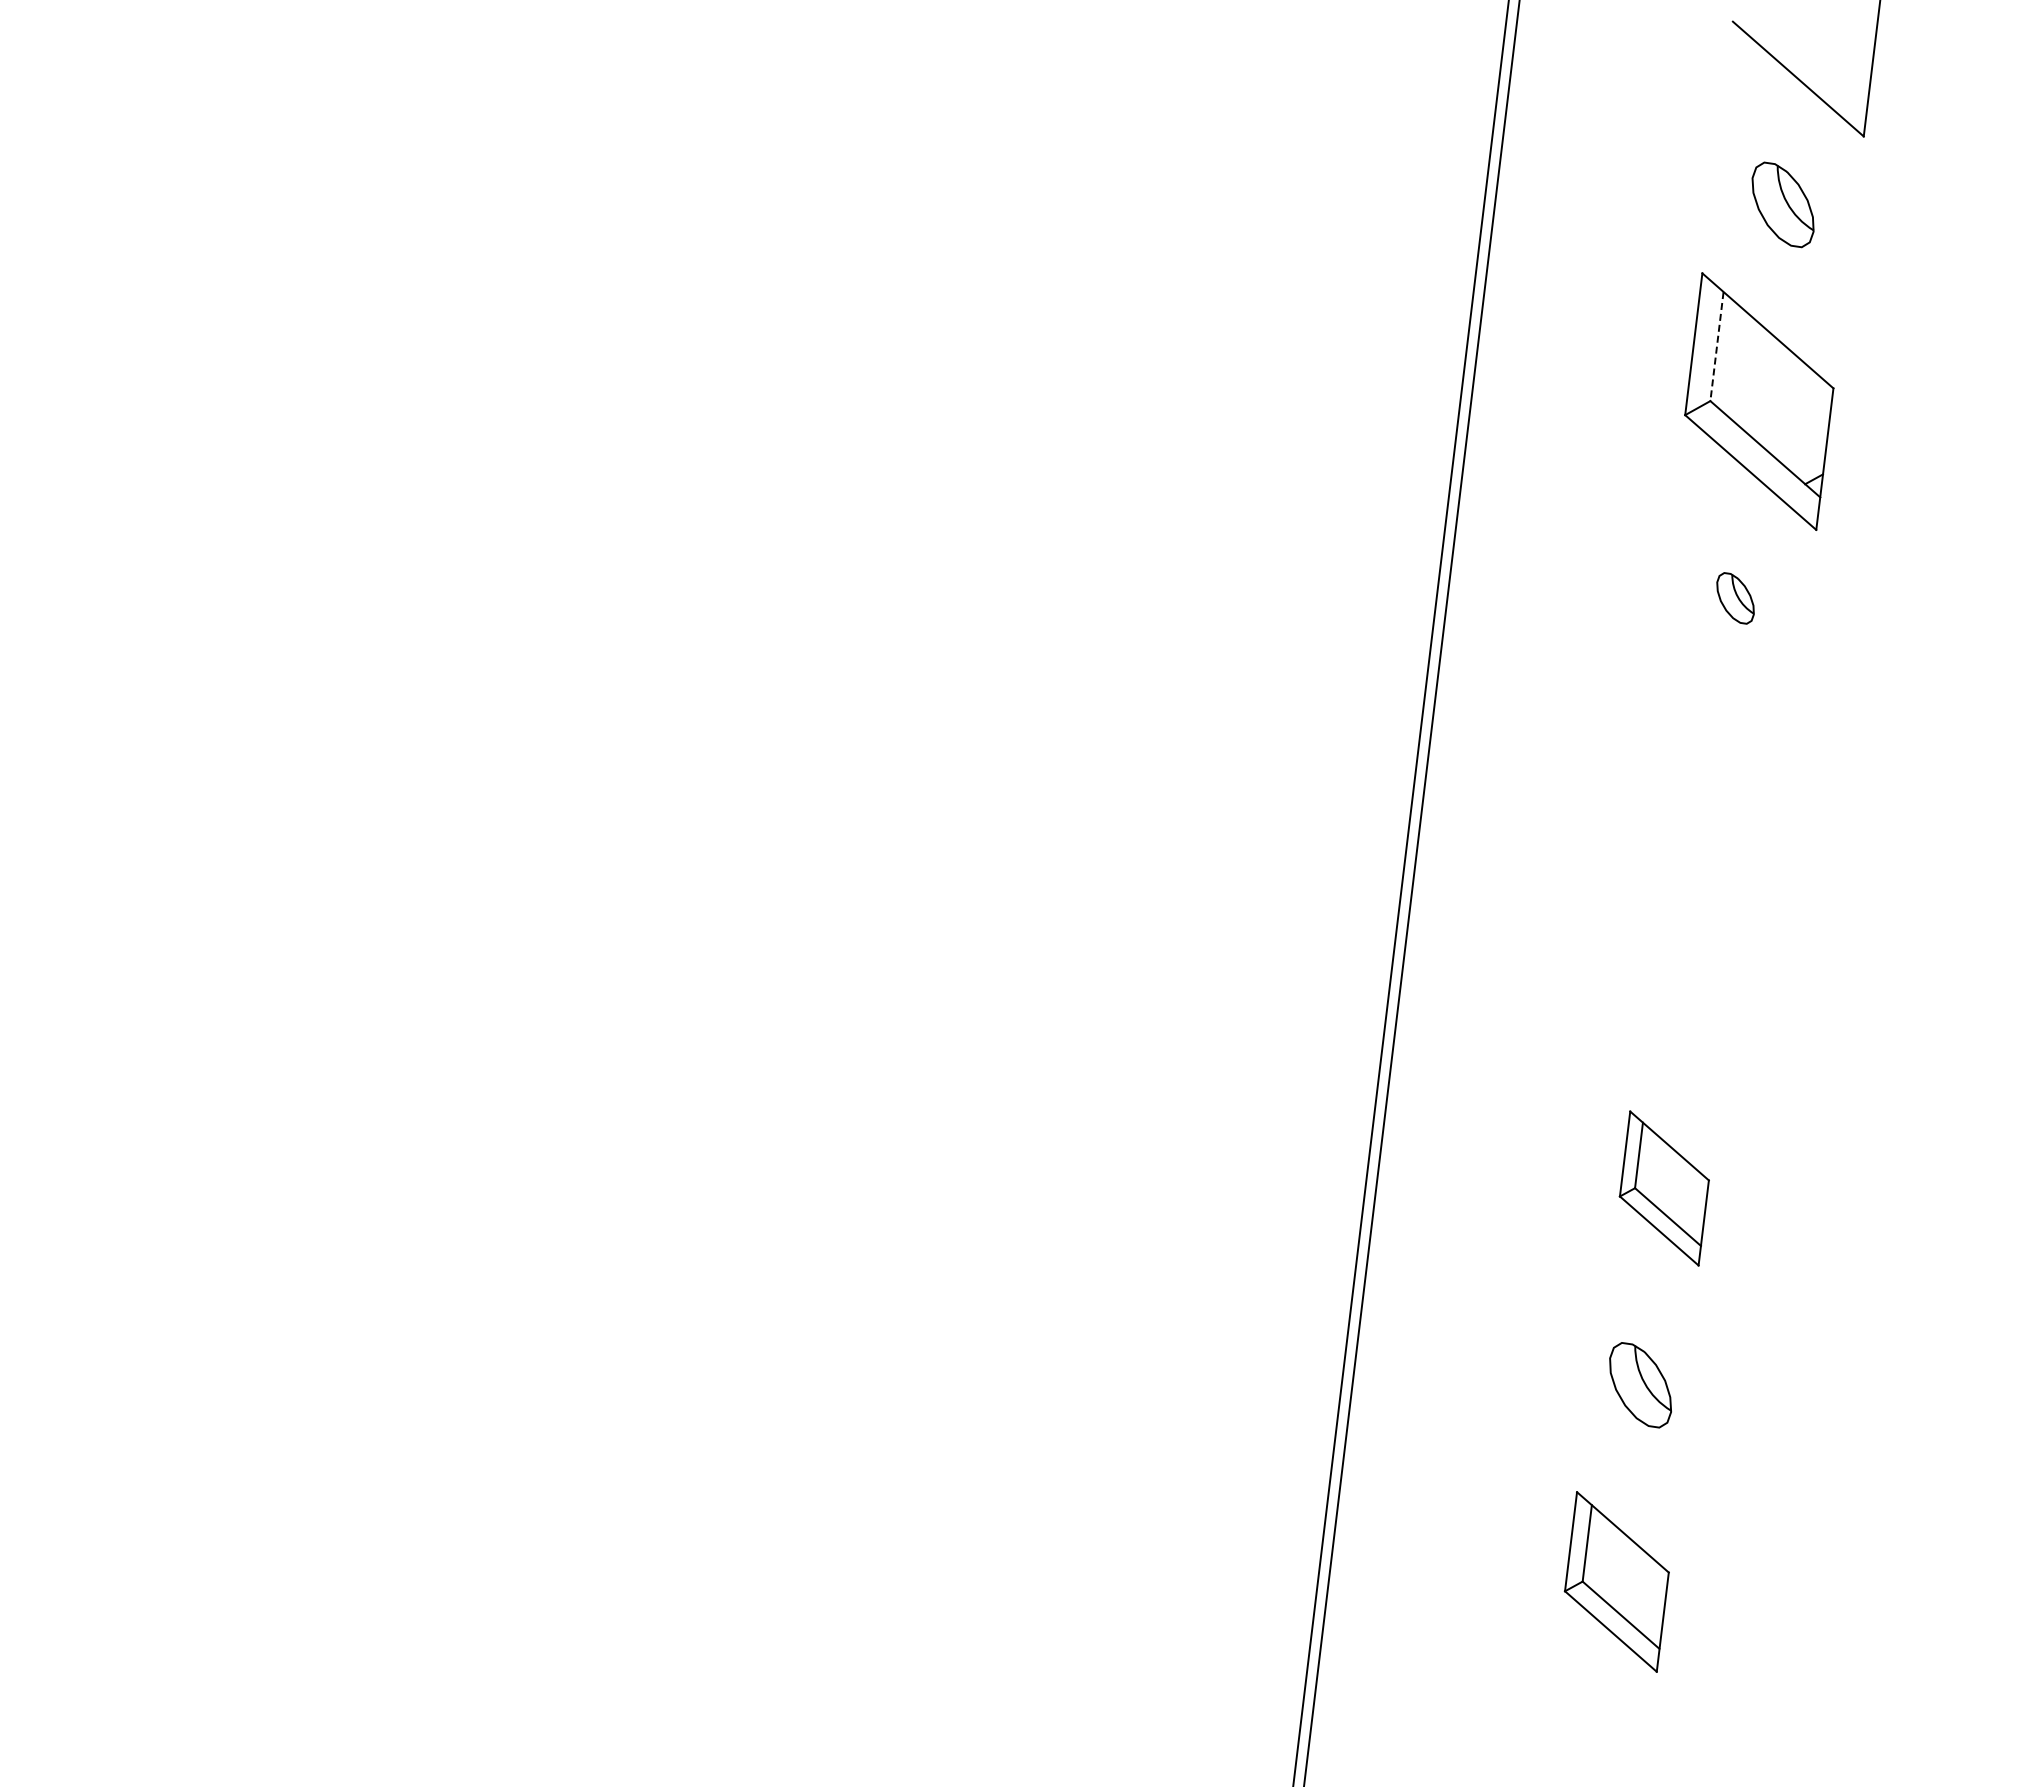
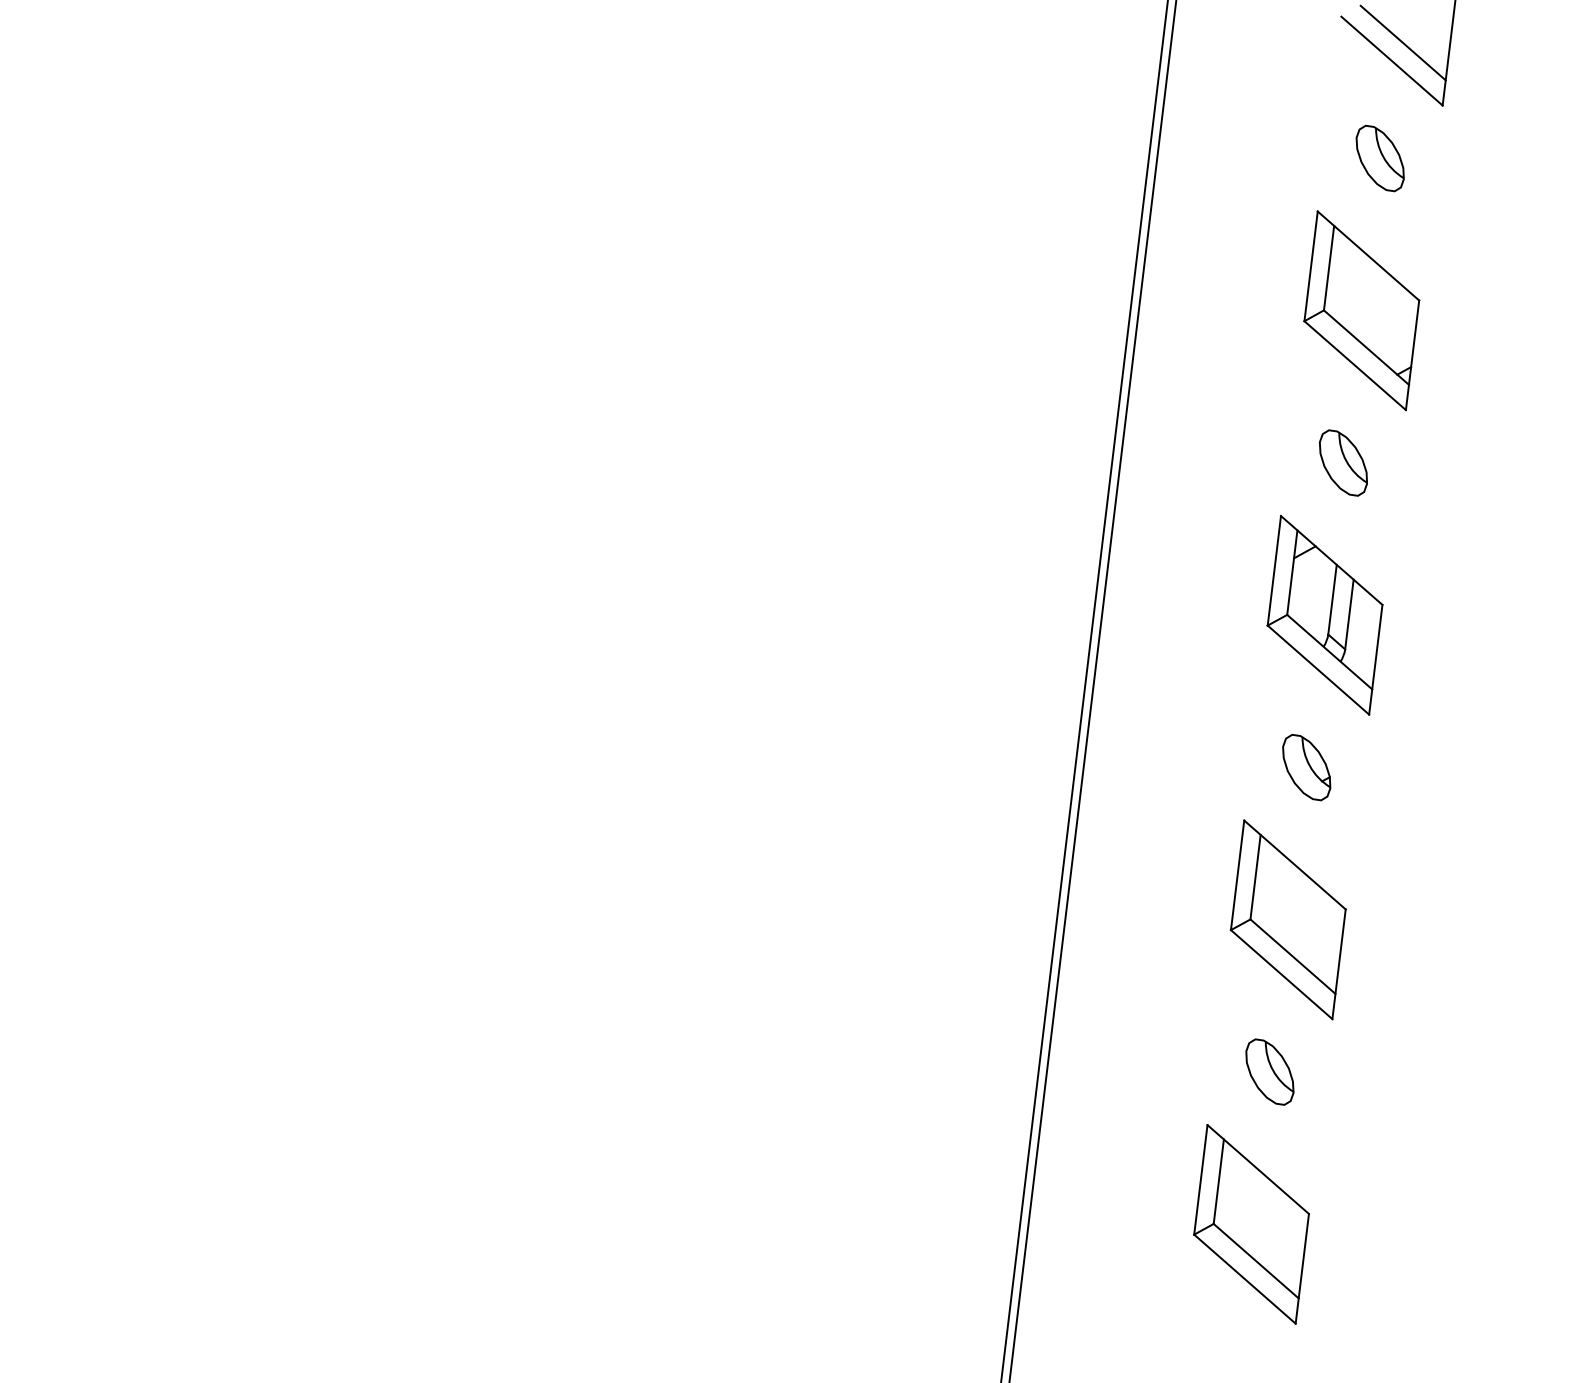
line: (1812, 55) -> (1402, 42), added
line: (1716, 346) -> (1328, 268), dashed -> solid
part: (1735, 598) -> (1343, 463), size x1.67
part: (1711, 794) -> (1324, 614), added
part: (1687, 991) -> (1306, 767), added
part: (1664, 1188) -> (1288, 919), size x1.67
part: (1616, 1581) -> (1251, 1224), size x1.43

